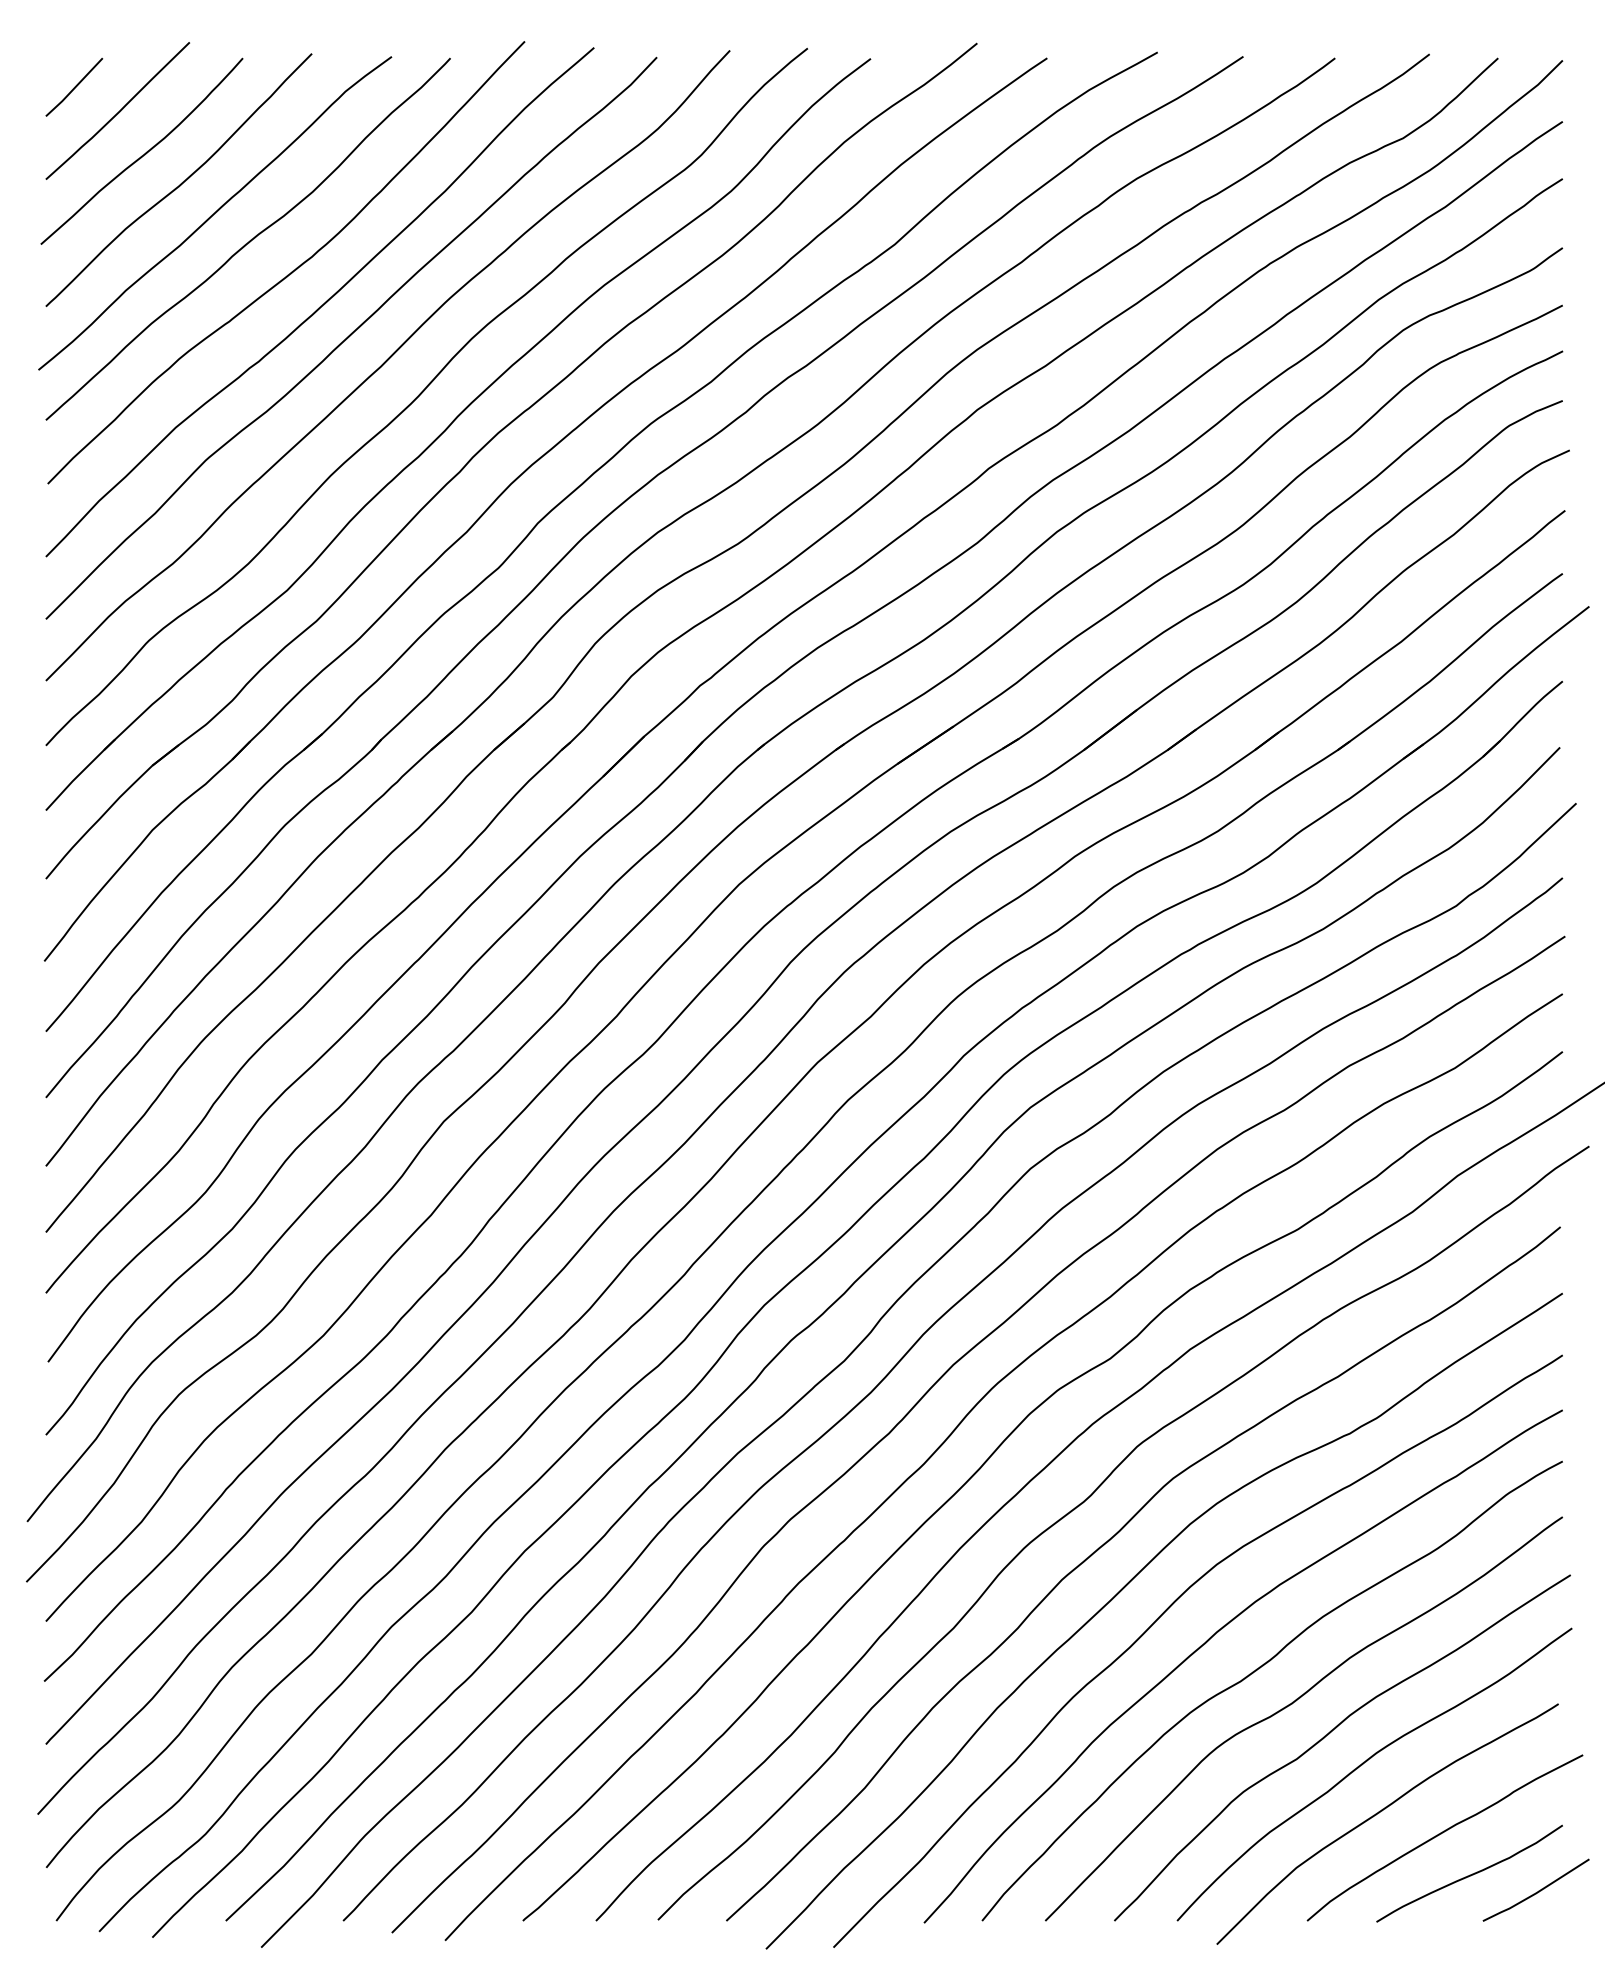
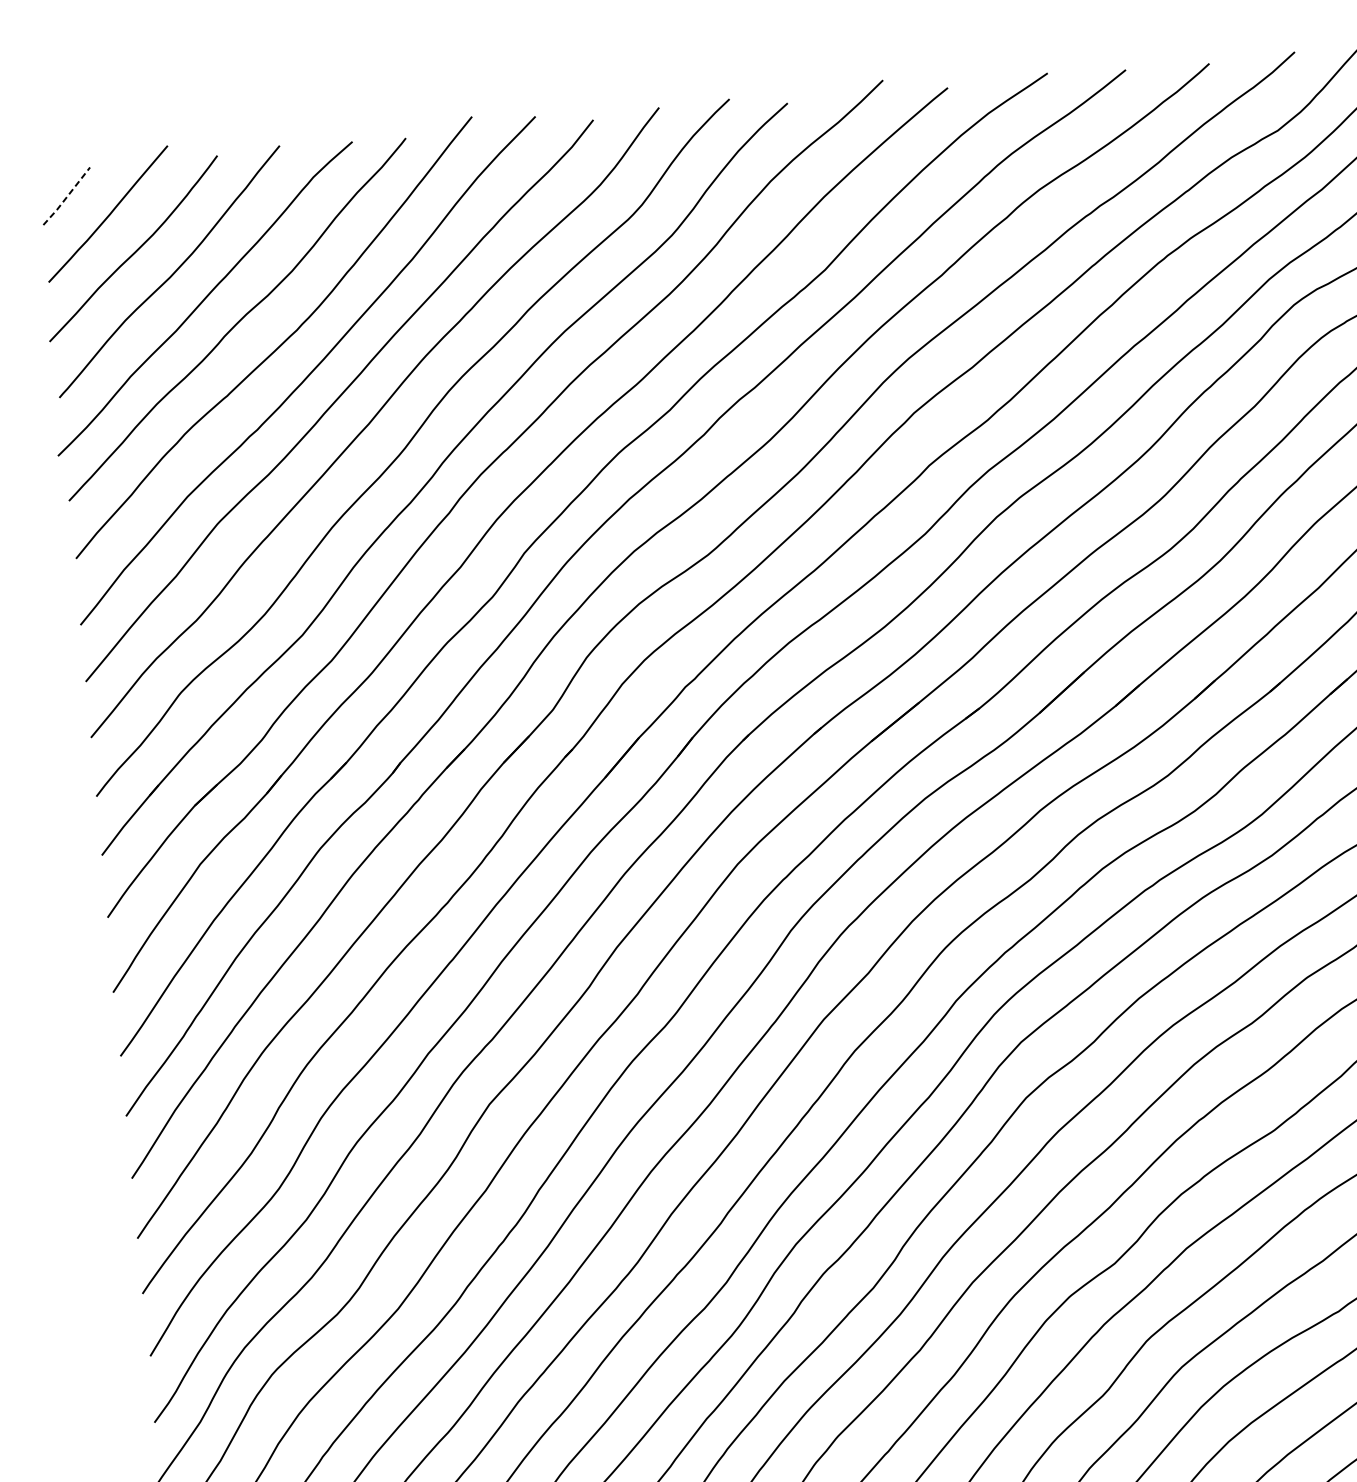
line: (74, 88) -> (66, 197), solid -> dashed

